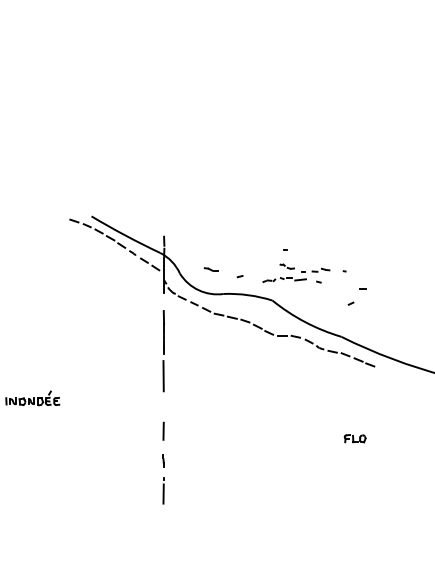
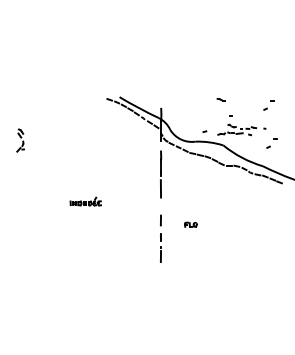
part: (350, 230) -> (268, 105), added
part: (209, 269) -> (220, 99), moved
part: (354, 438) -> (190, 224), moved

